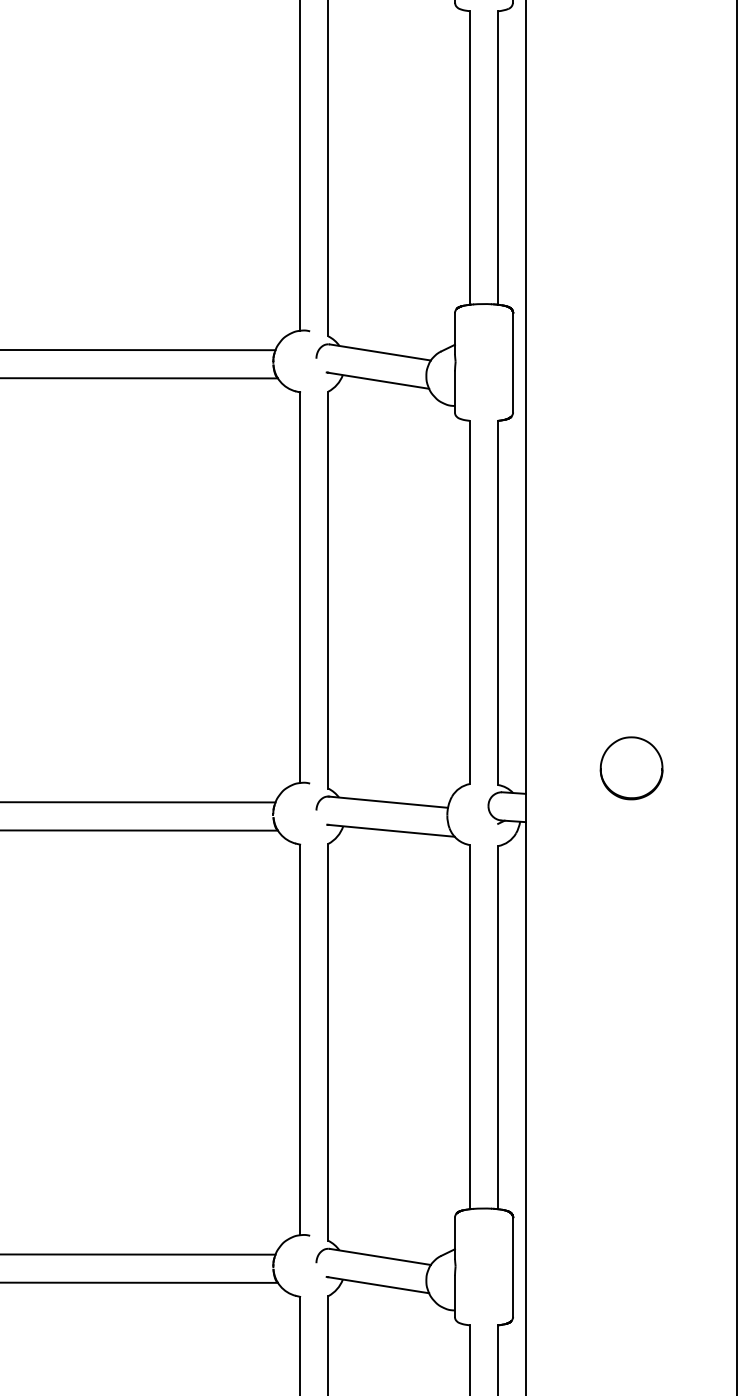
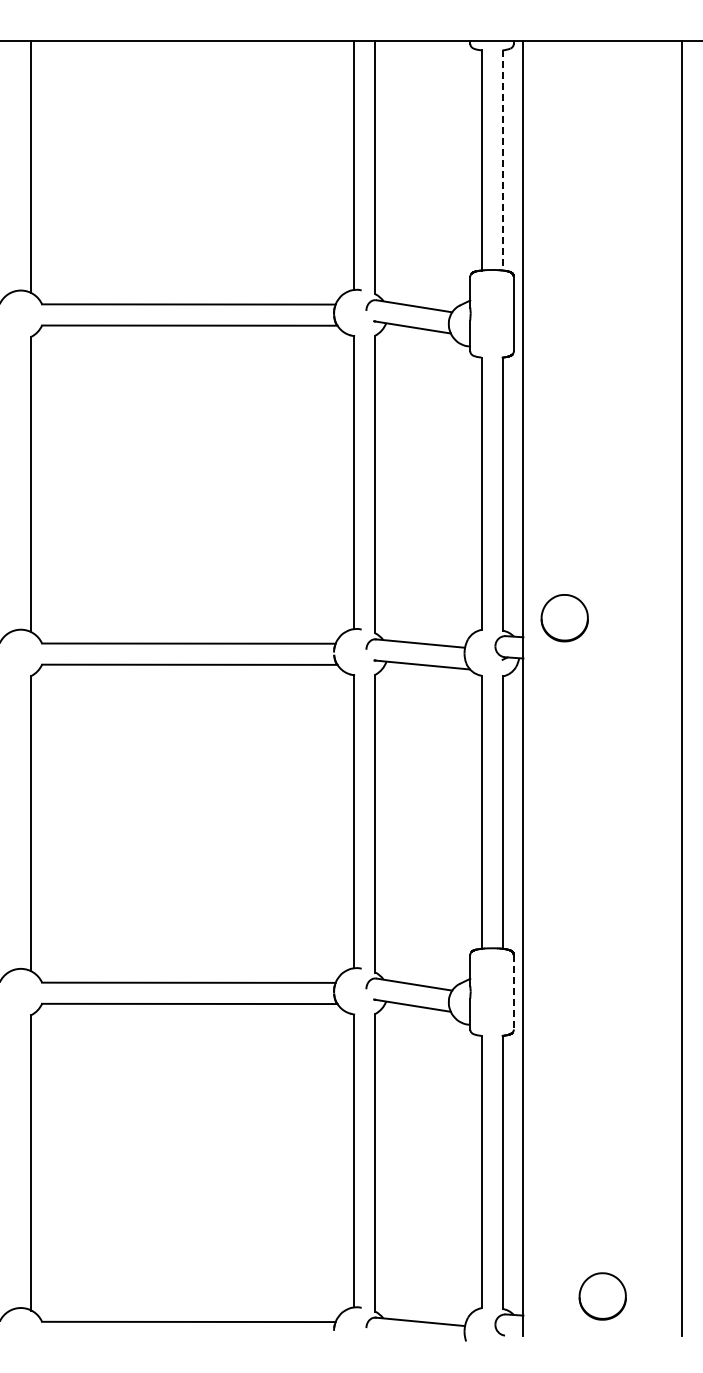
line: (497, 158) -> (502, 160), solid -> dashed
part: (631, 768) -> (564, 618), moved
line: (512, 1267) -> (513, 992), solid -> dashed

